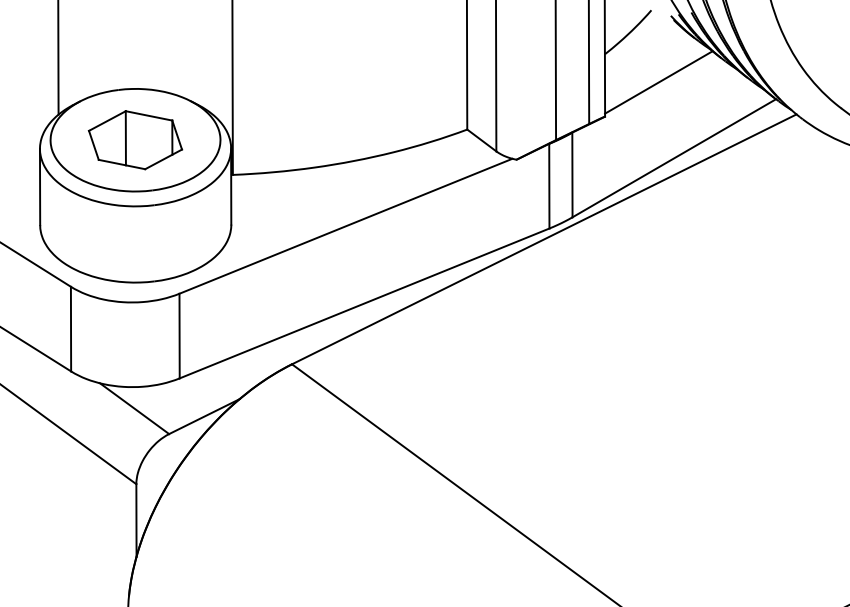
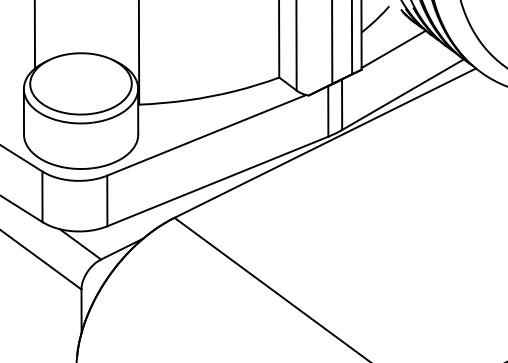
part: (134, 139) -> (80, 83), removed

